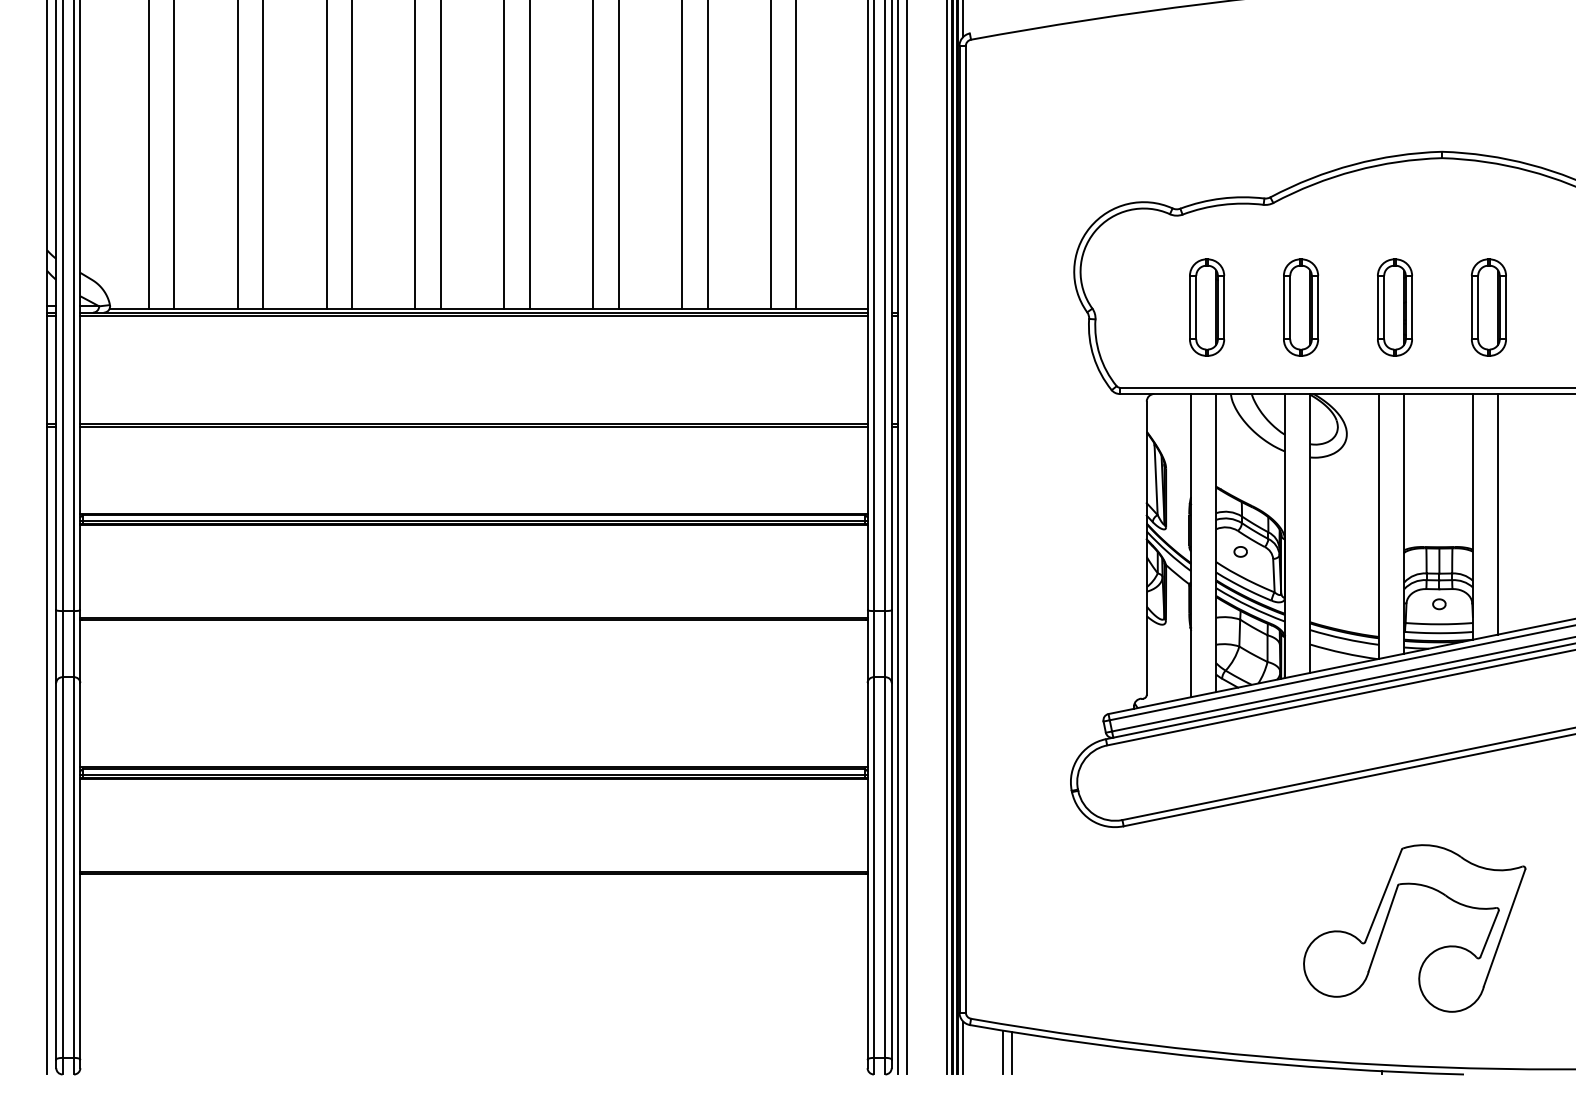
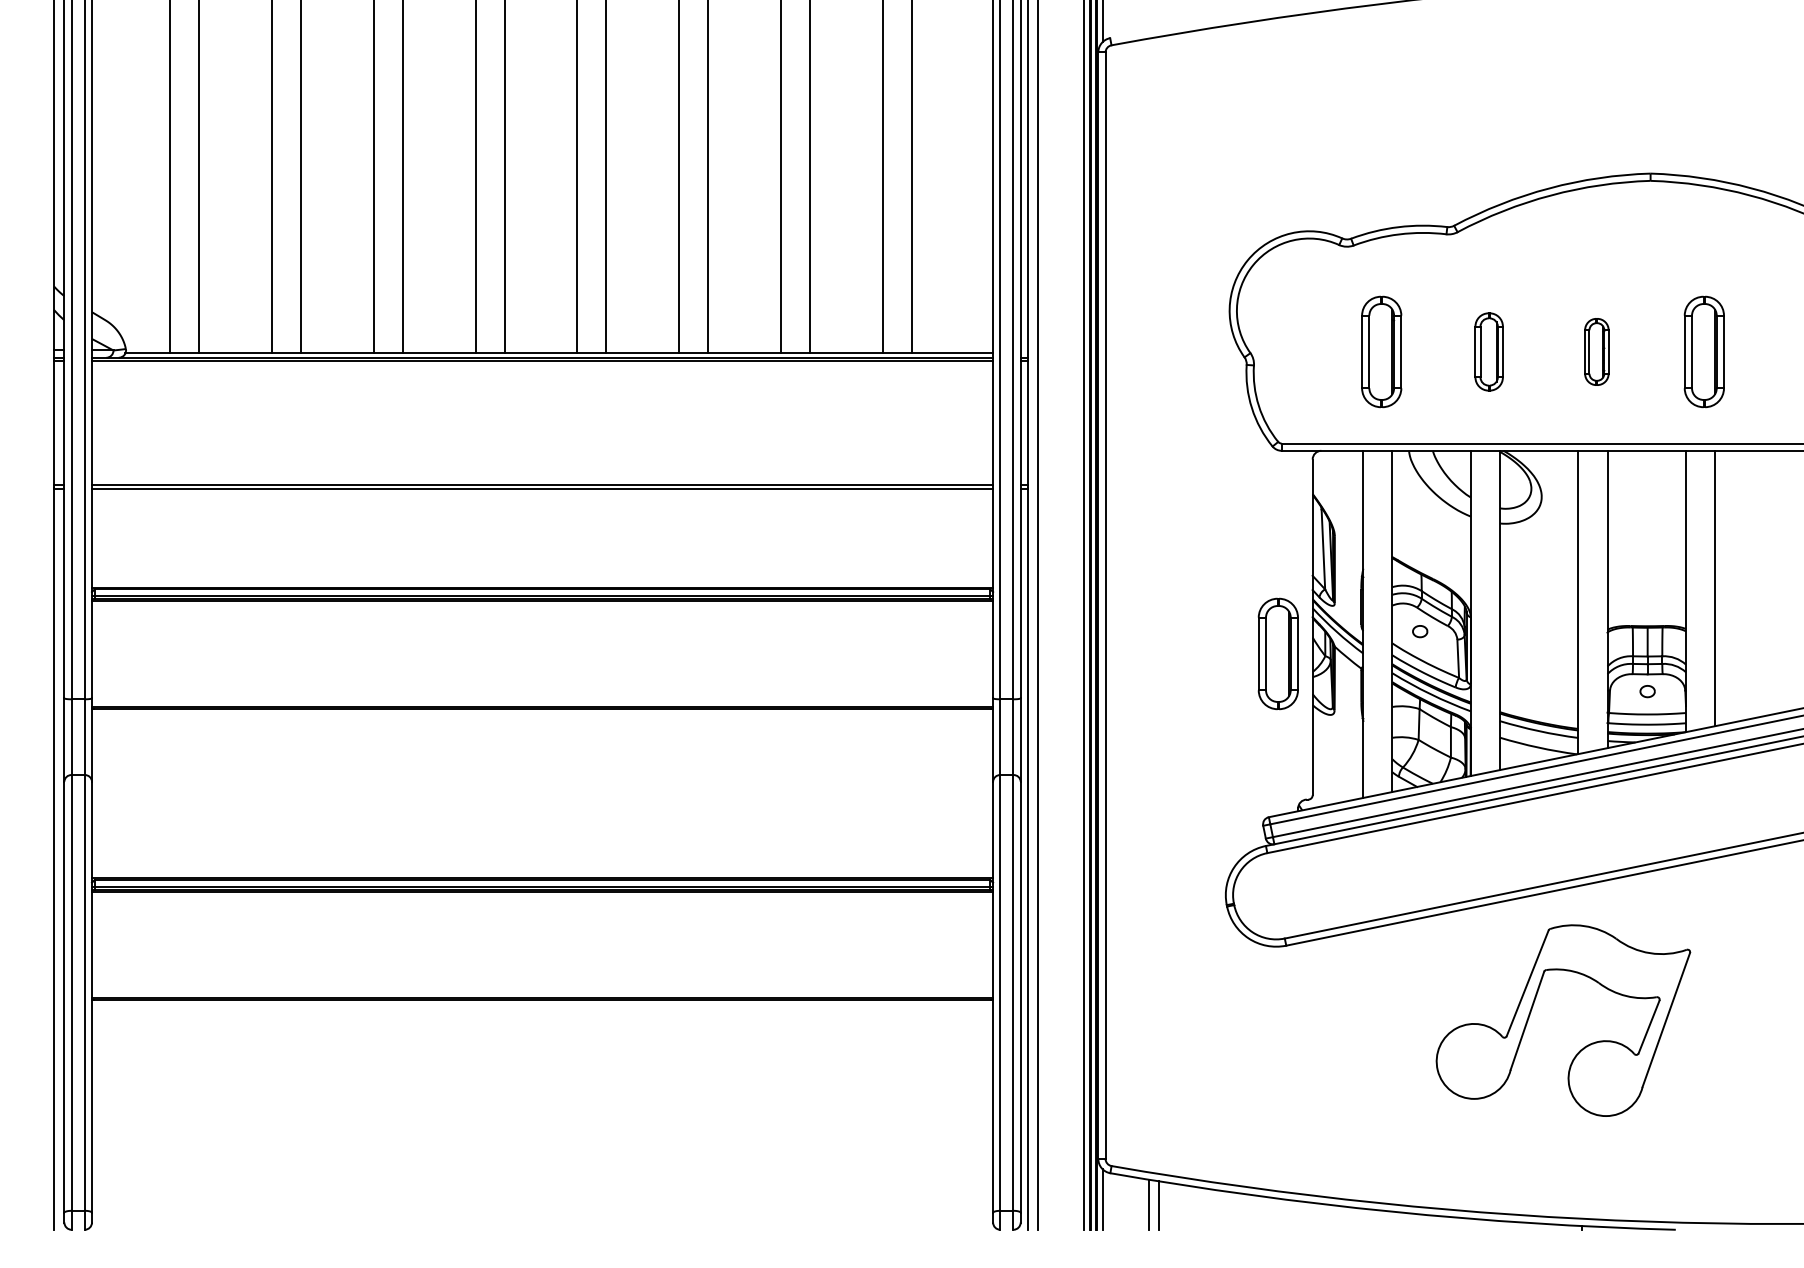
part: (1300, 307) -> (1488, 351), size x0.7
part: (1394, 307) -> (1596, 351), size x0.6
part: (1116, 571) -> (1277, 653), added
part: (1387, 918) -> (1532, 1009), moved

